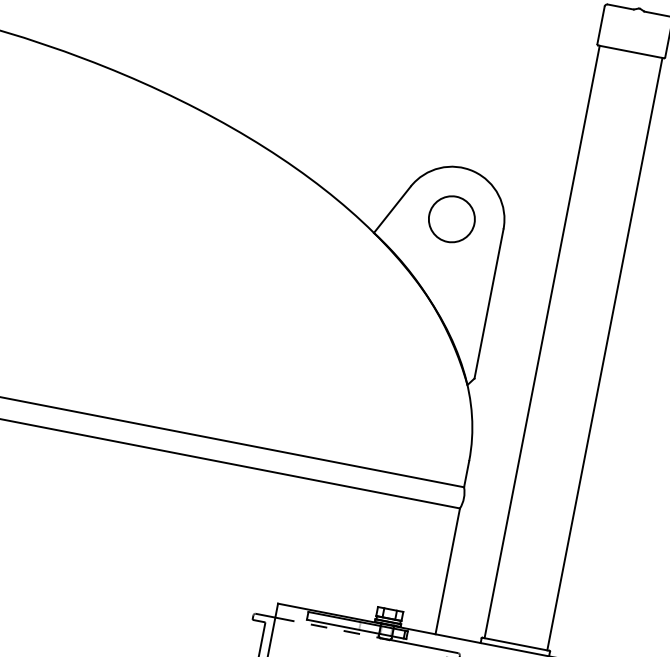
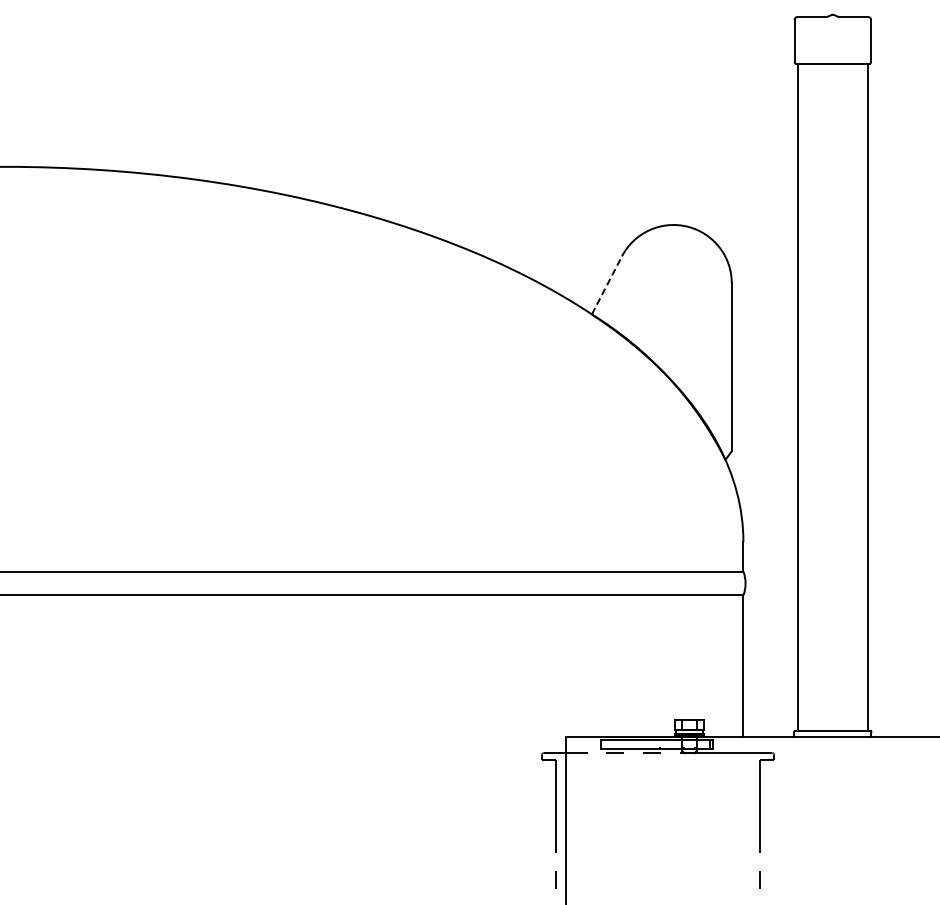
line: (391, 209) -> (606, 285), solid -> dashed
circle: (451, 218) -> (673, 282), removed

